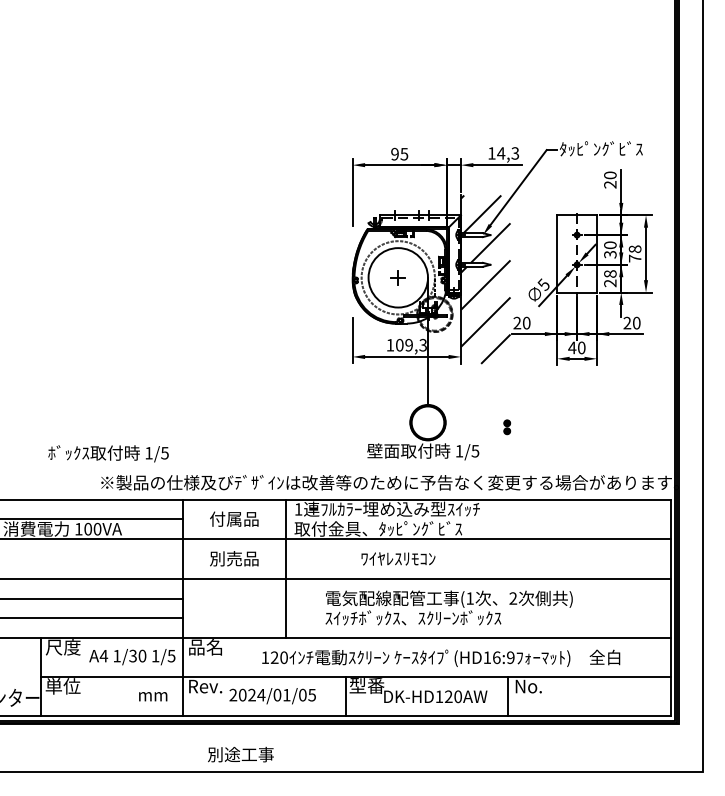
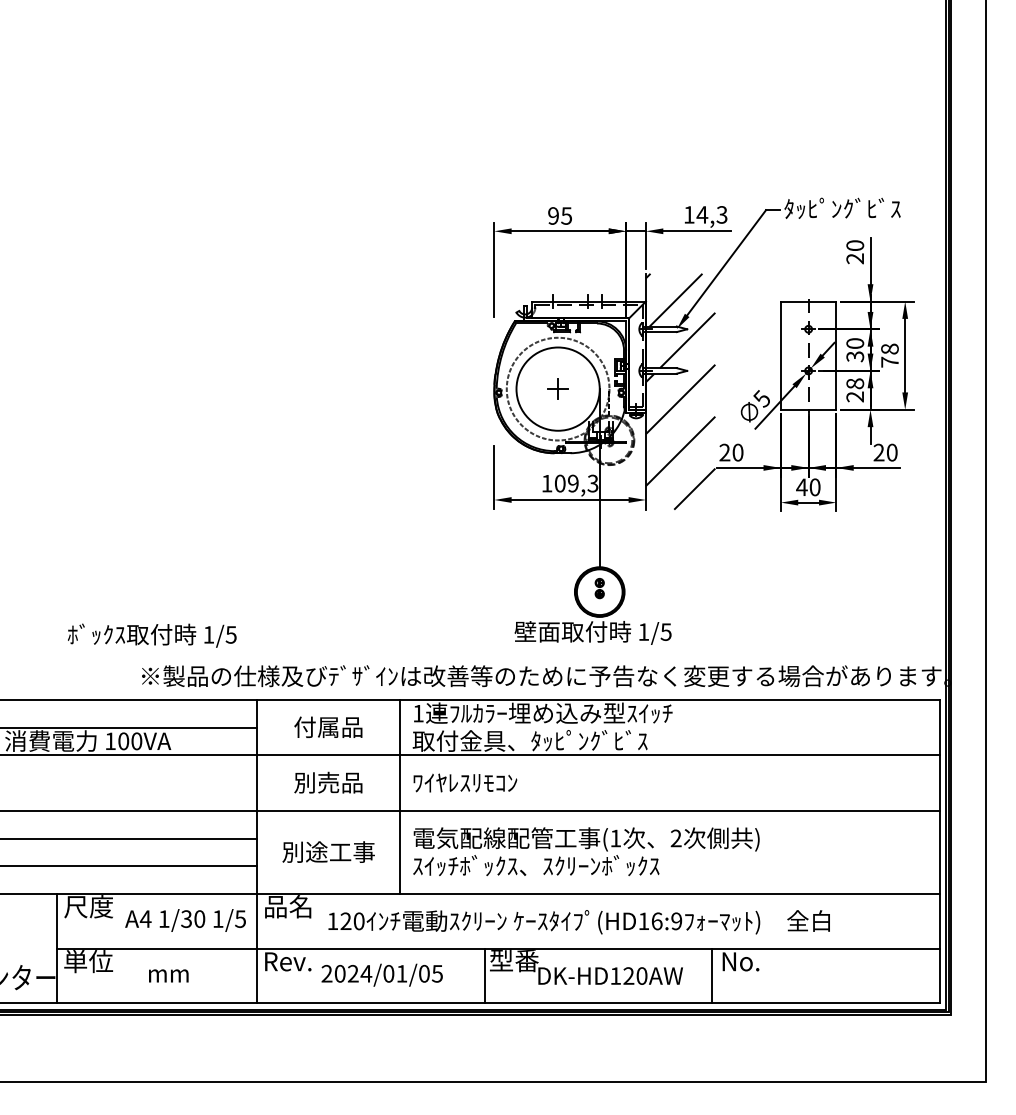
part: (507, 427) -> (599, 588), moved
text: (398, 558) -> (465, 782), moved
text: (449, 607) -> (586, 851), moved
text: (440, 658) -> (578, 922), moved
text: (152, 696) -> (168, 975), moved
text: (240, 754) -> (328, 851), moved

